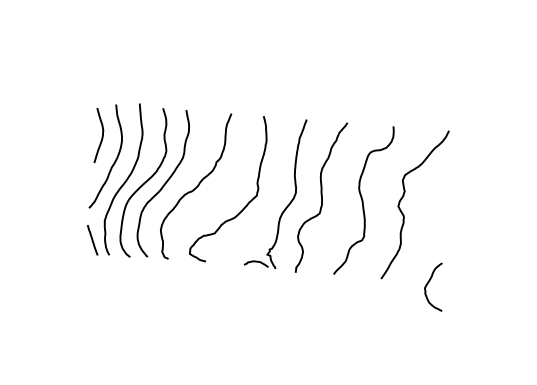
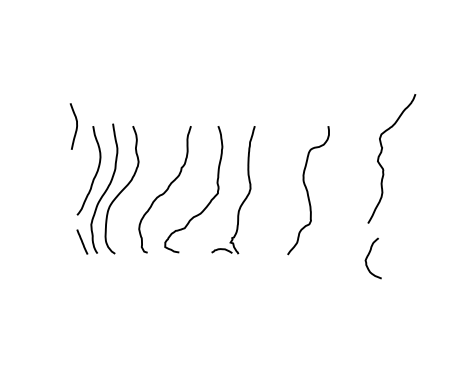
curve: (100, 138) -> (75, 128), moved
curve: (163, 183) -> (138, 189), removed
curve: (404, 196) -> (382, 152), moved
curve: (320, 197) -> (271, 190), removed

